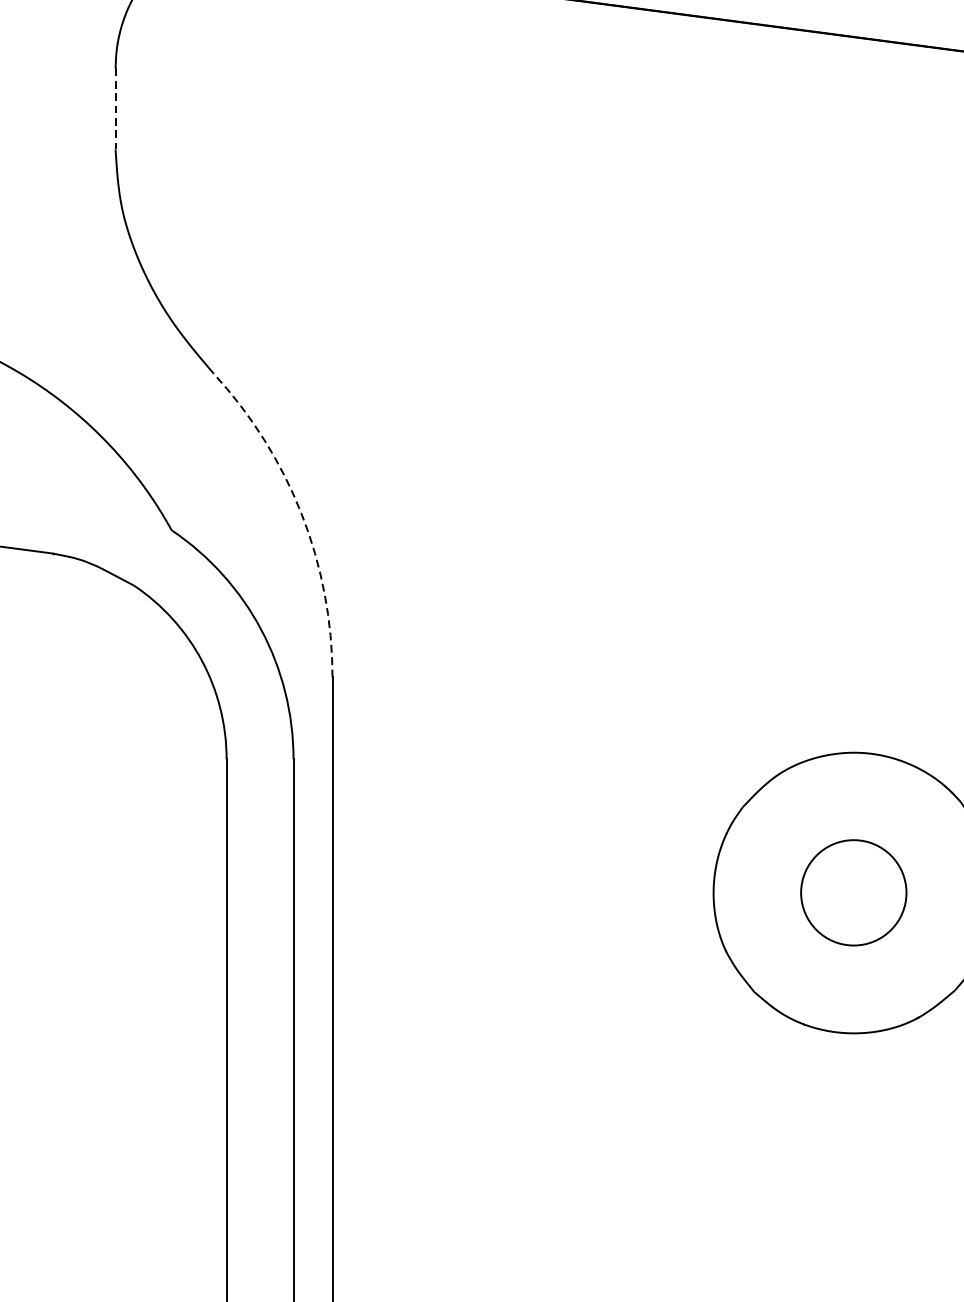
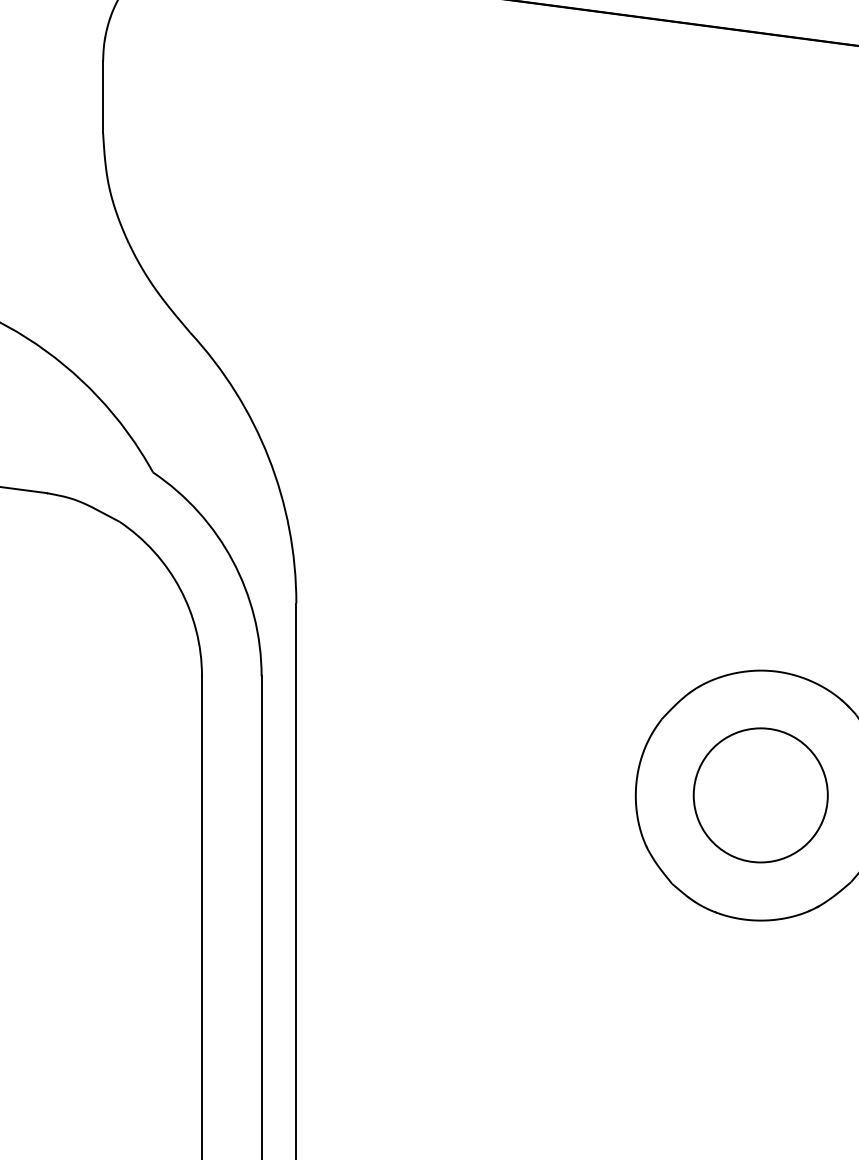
line: (116, 109) -> (103, 97), dashed -> solid
arc: (301, 514) -> (268, 458), dashed -> solid
circle: (853, 892) -> (760, 795), size x1.43

